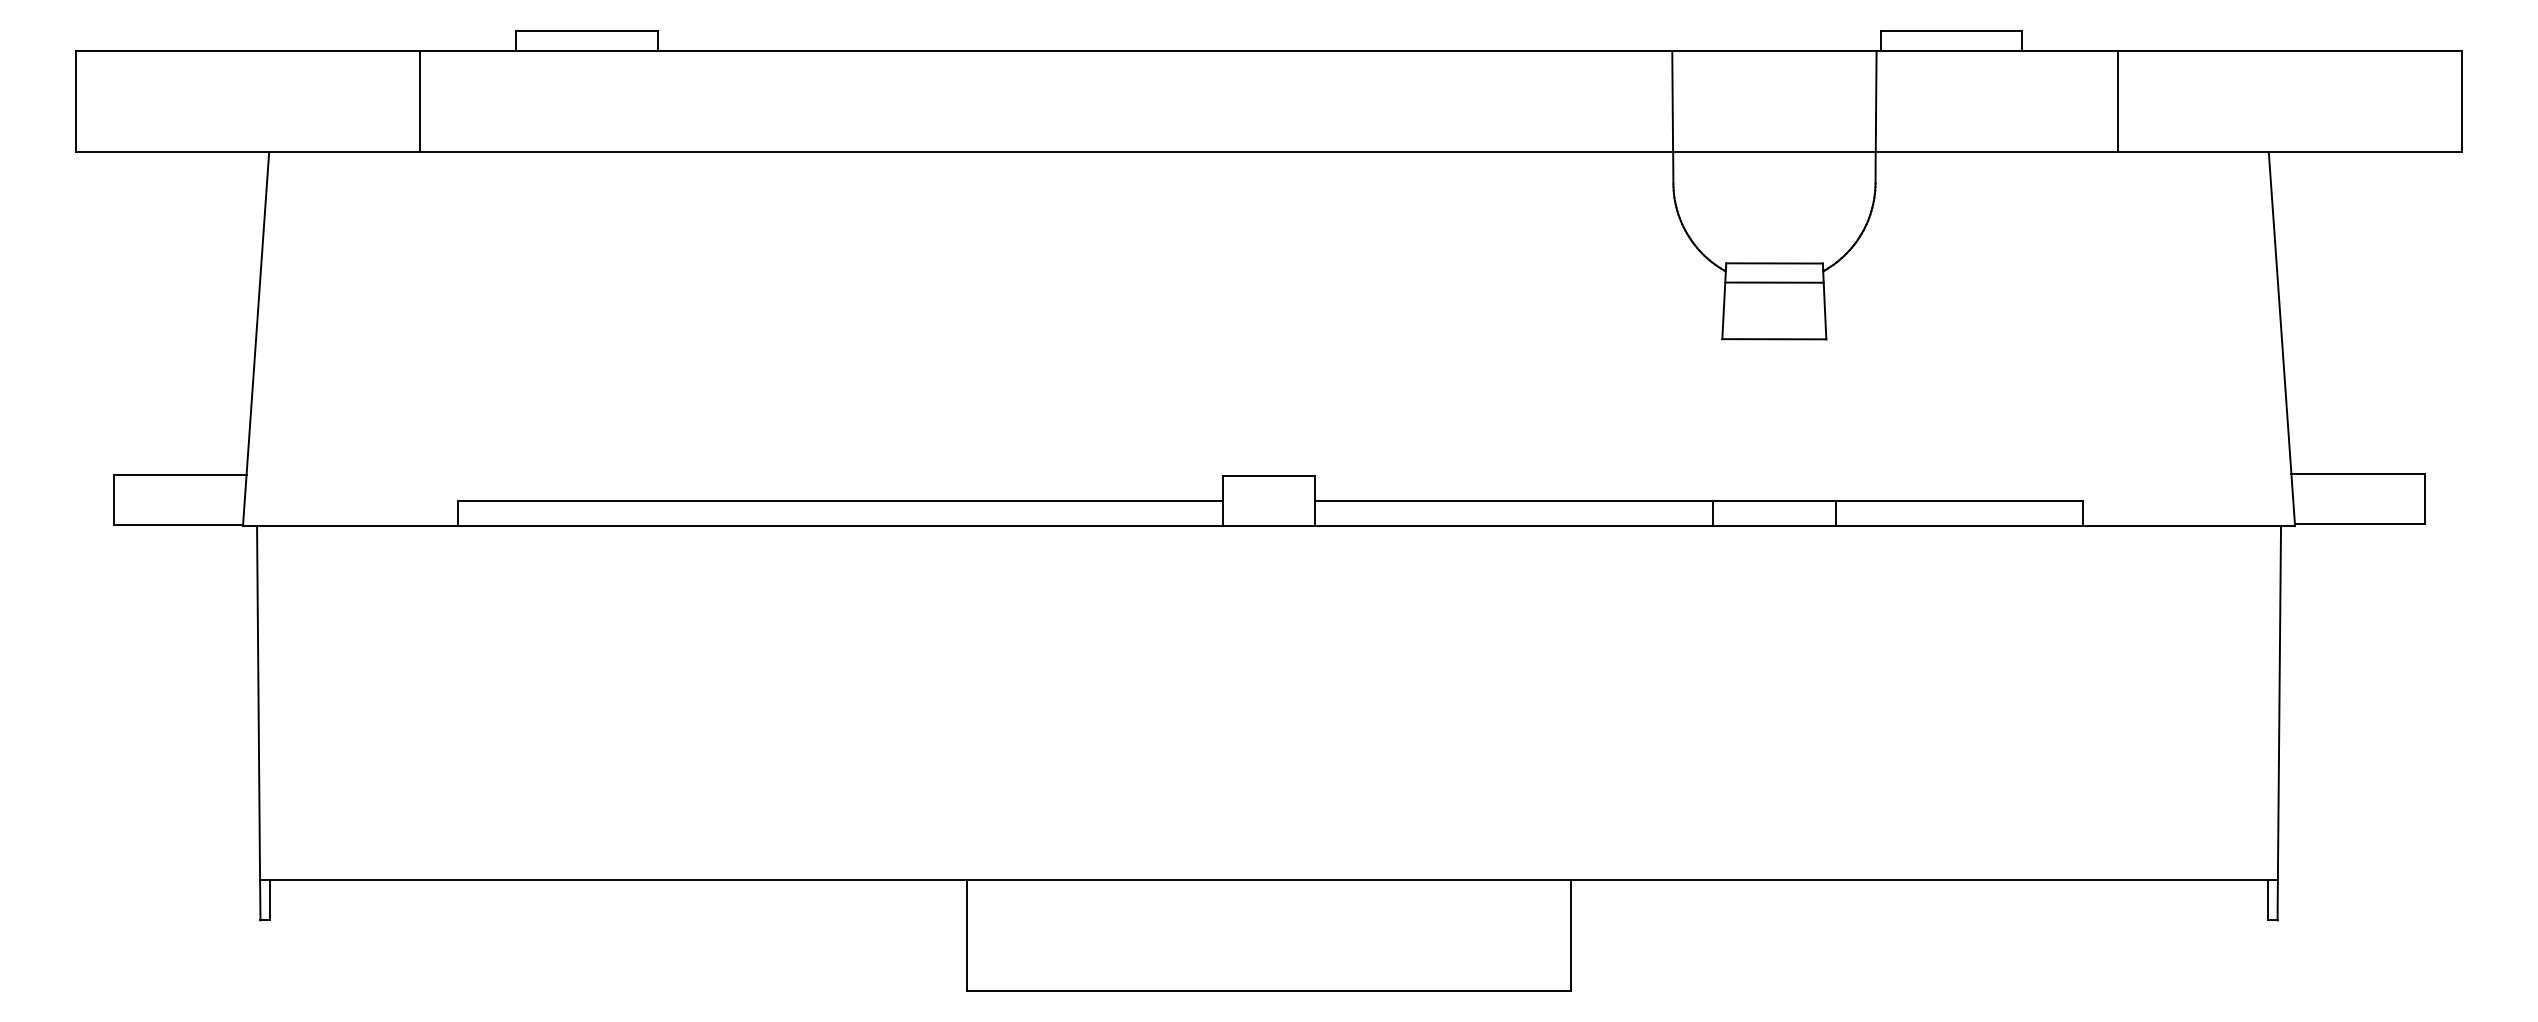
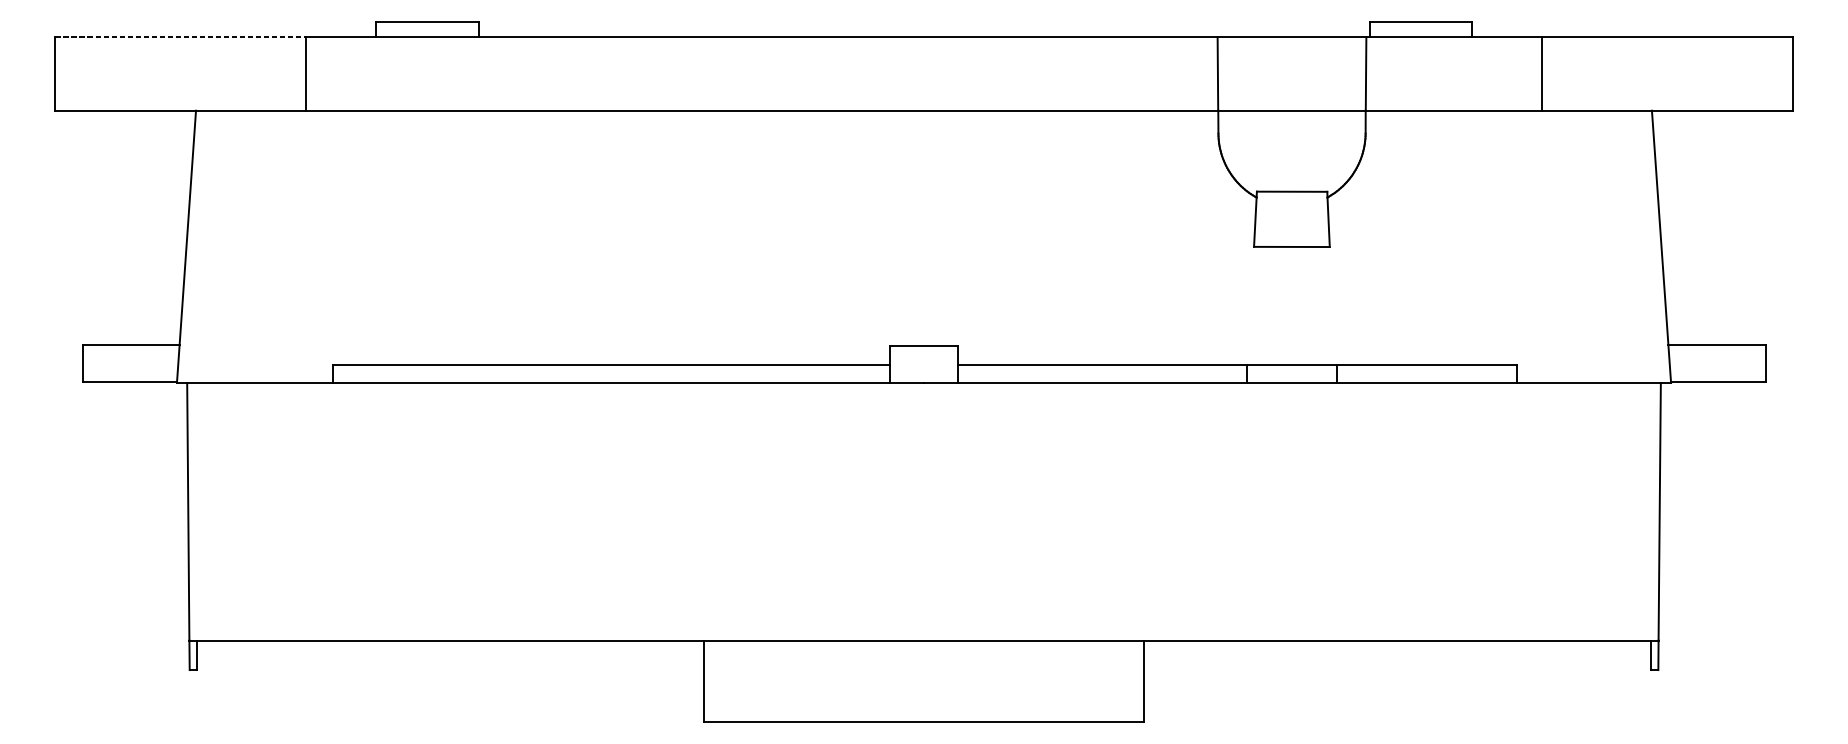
line: (248, 51) -> (180, 37), solid -> dashed
line: (1774, 282) -> (1292, 205), removed

